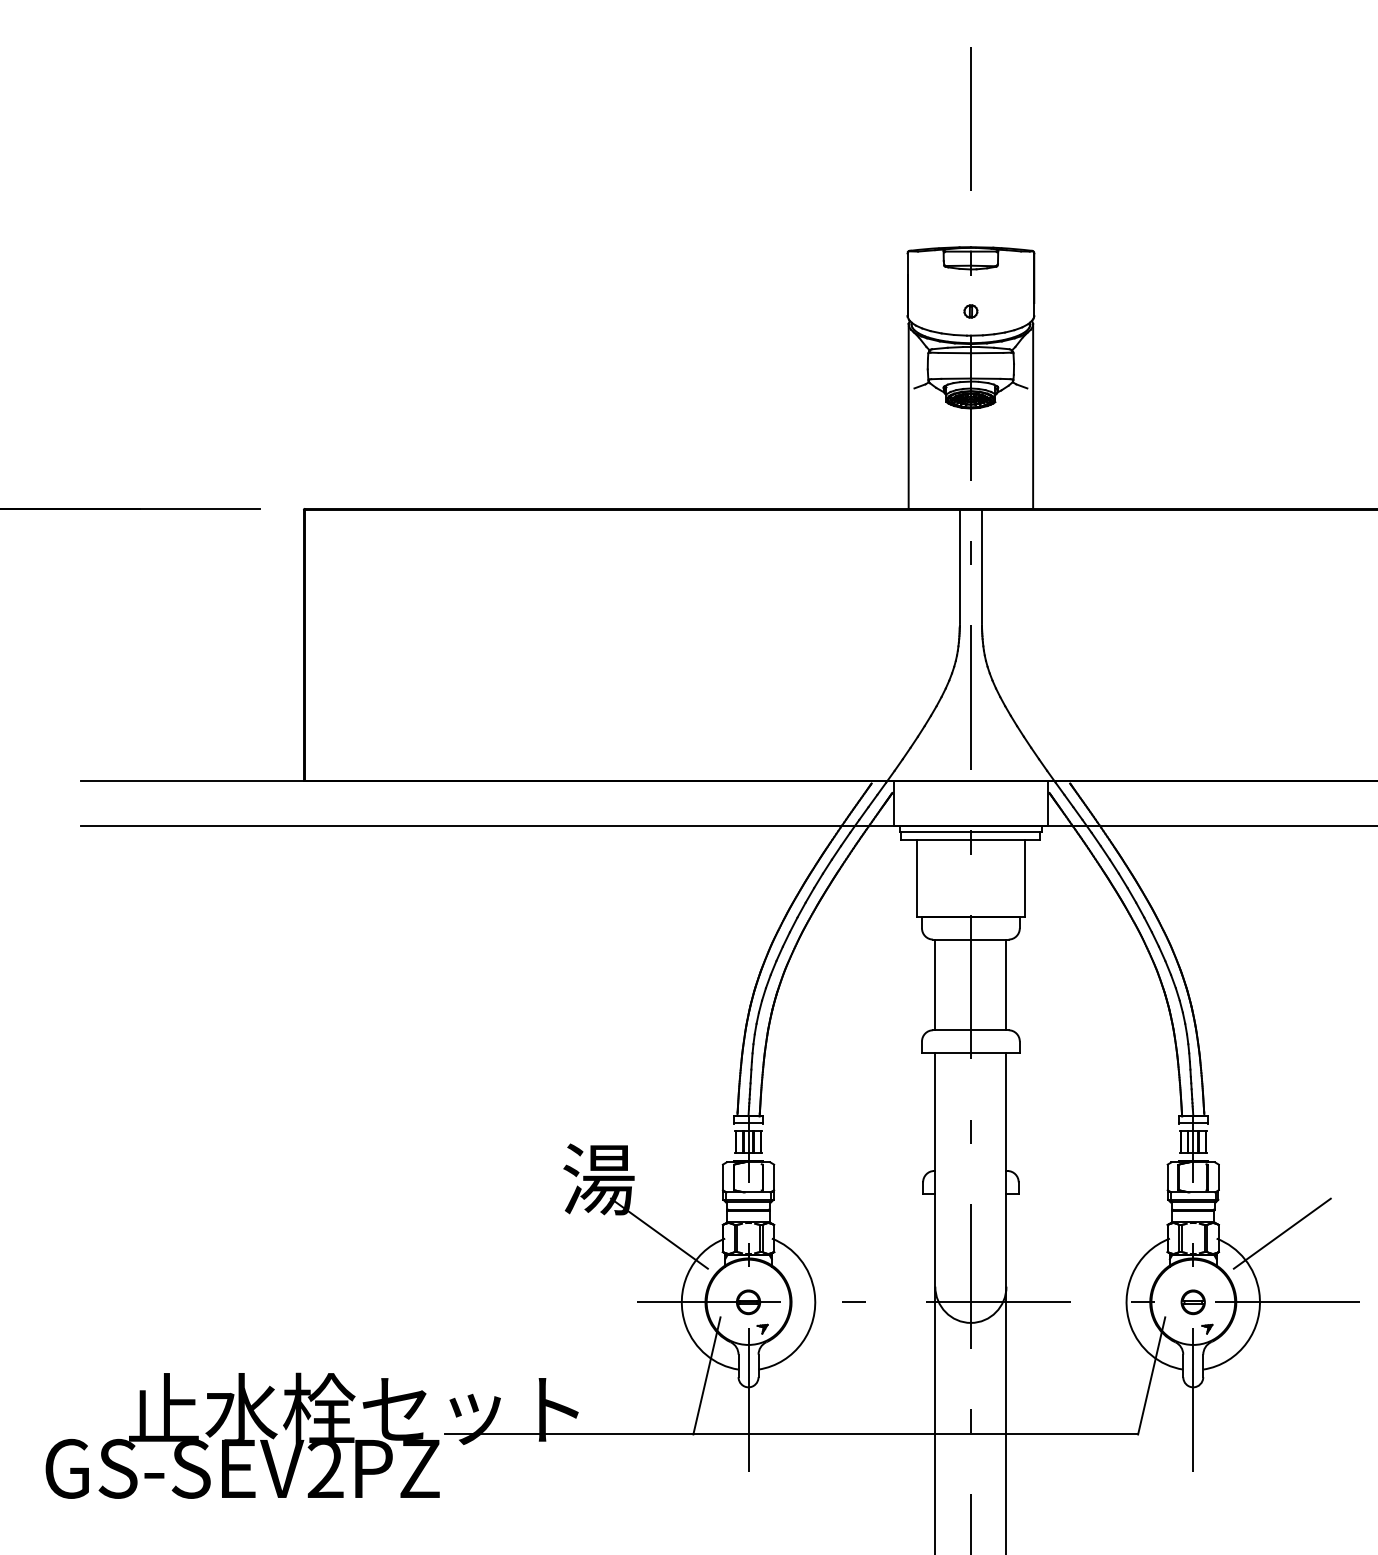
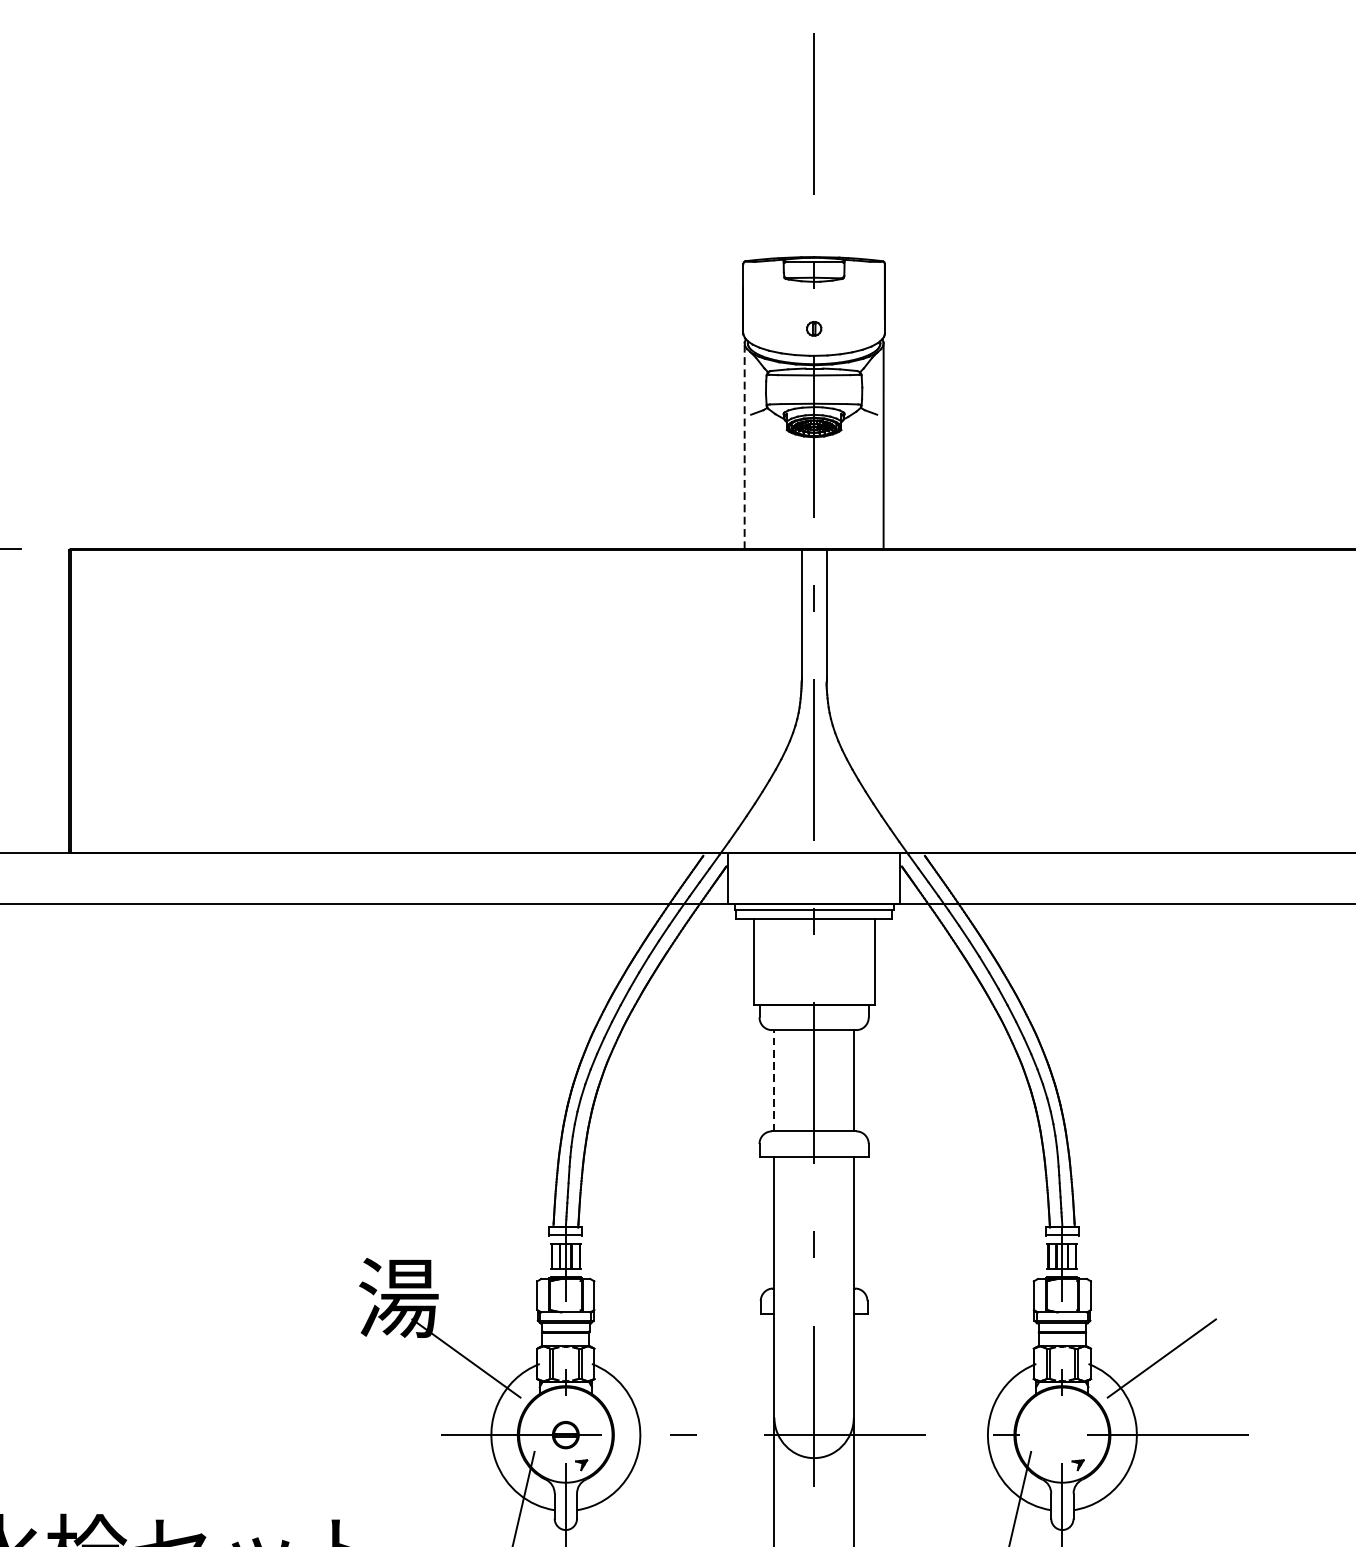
line: (908, 415) -> (744, 444), solid -> dashed
line: (935, 984) -> (774, 1080), solid -> dashed
part: (1192, 1302) -> (1061, 1435), removed

